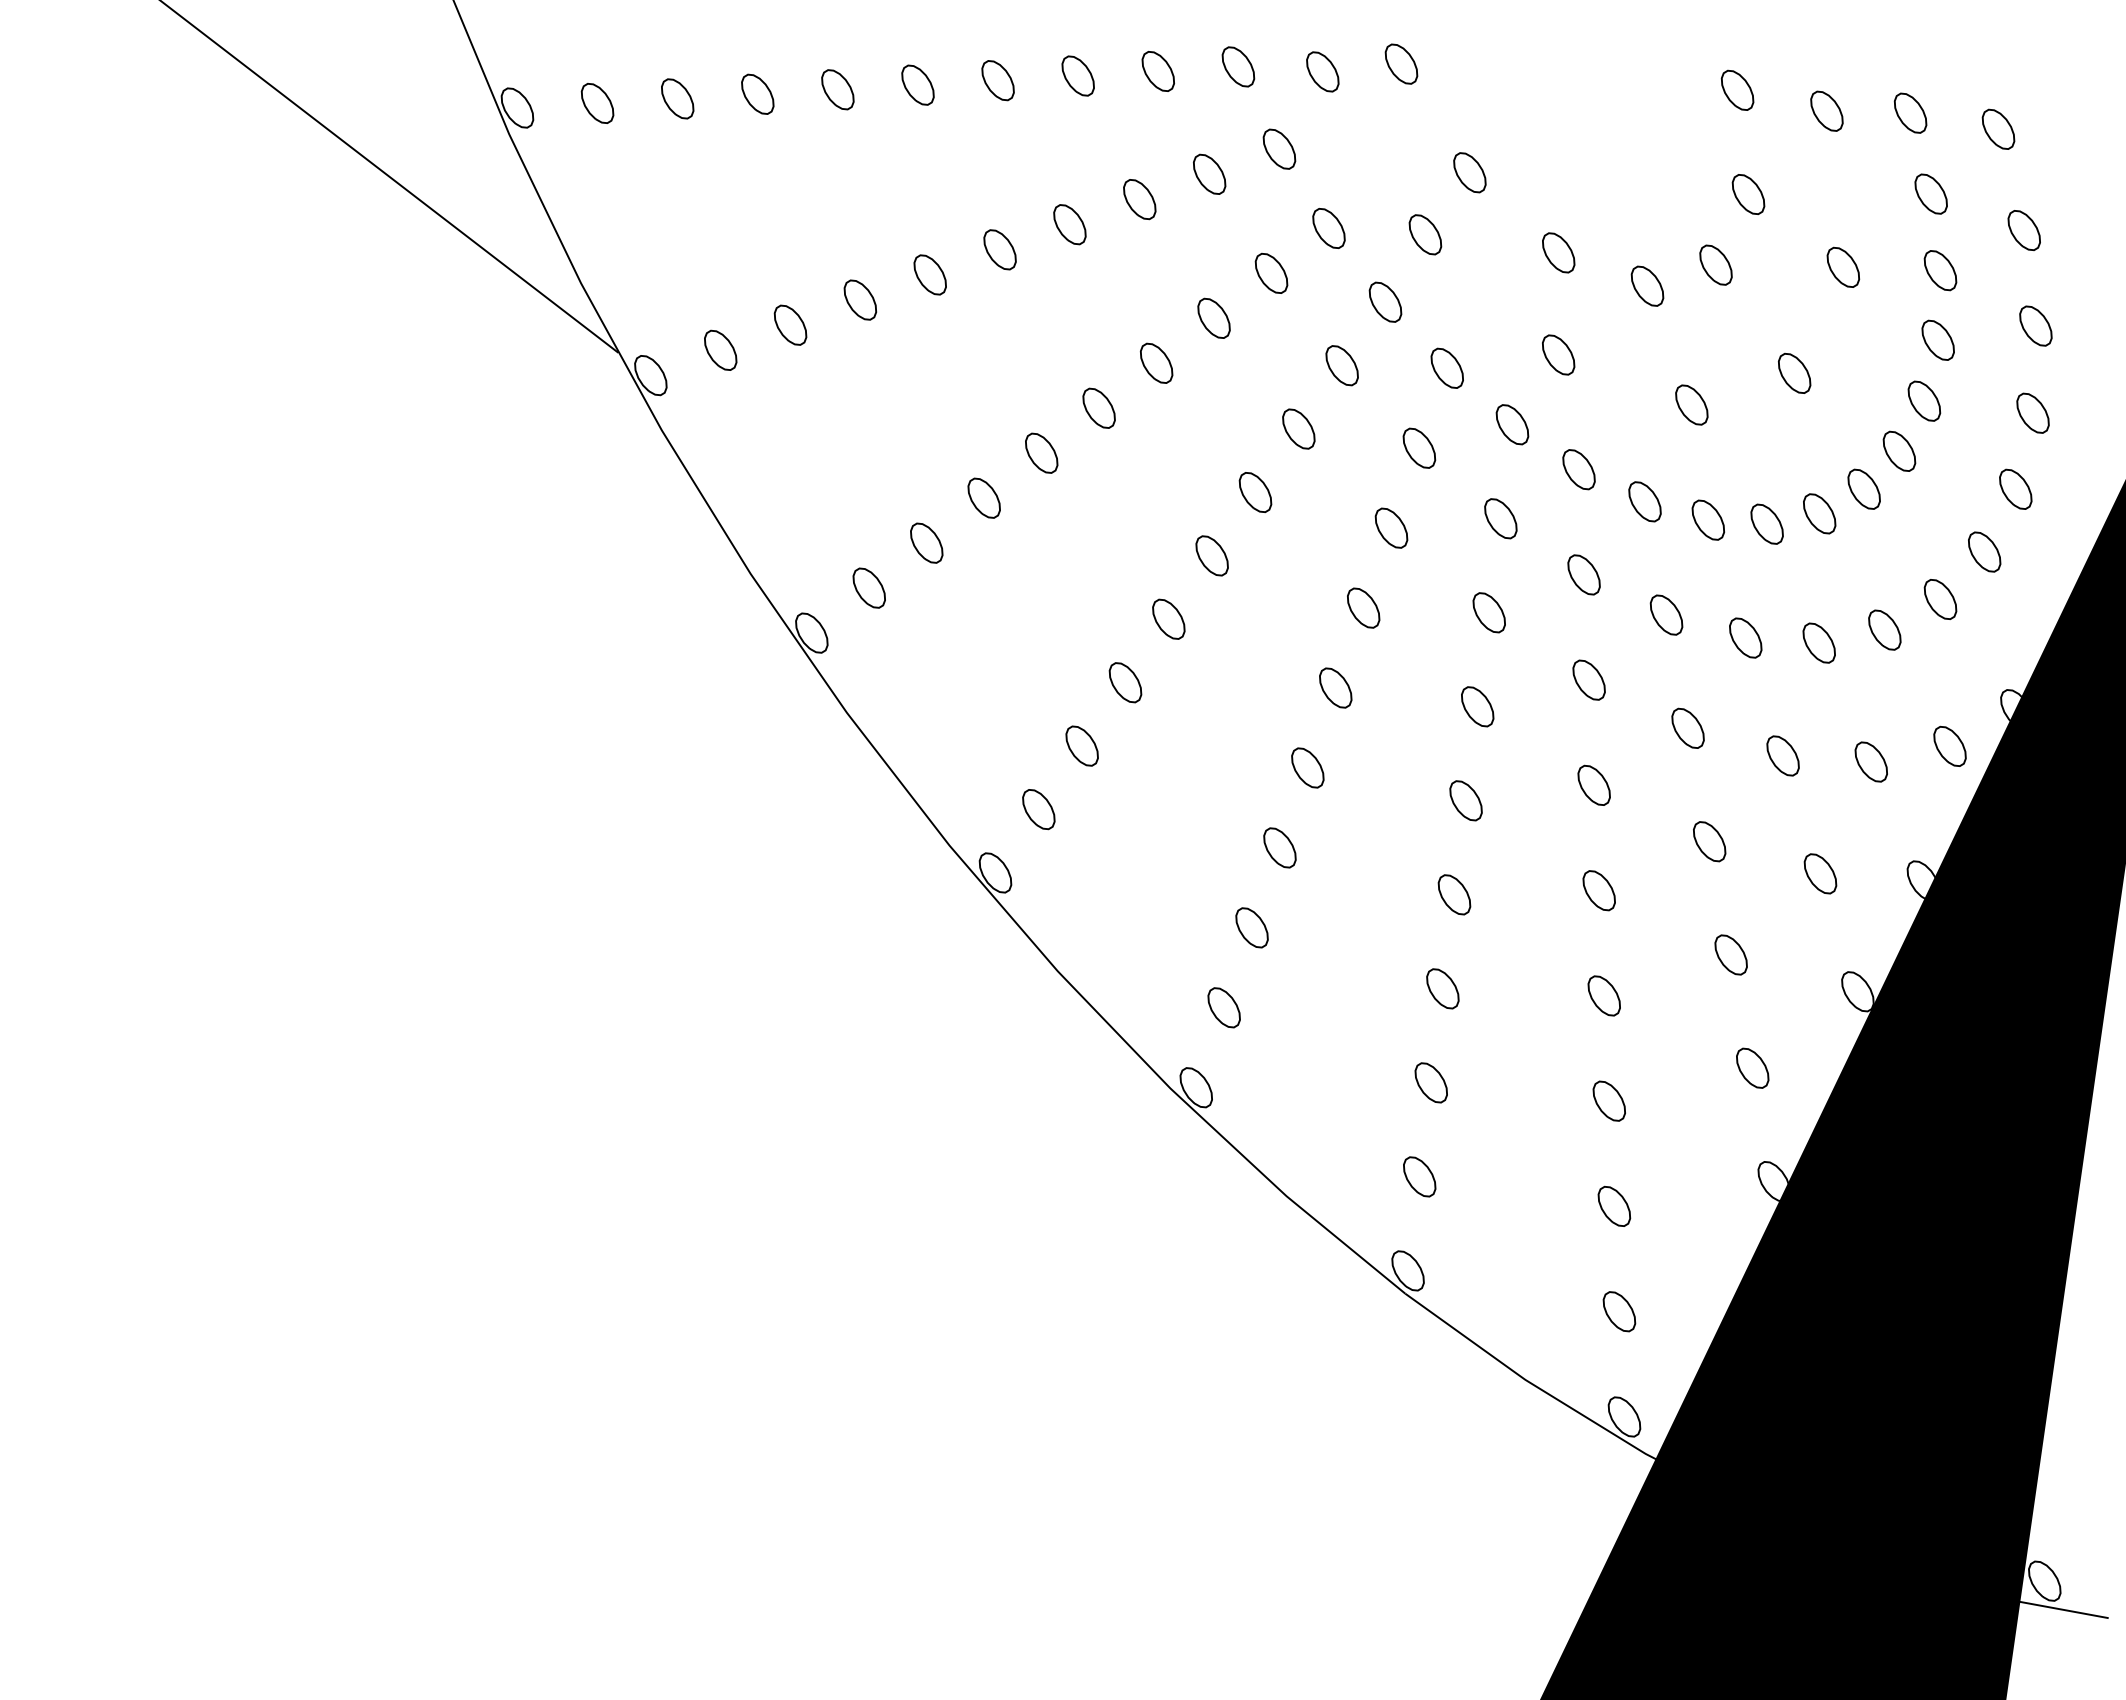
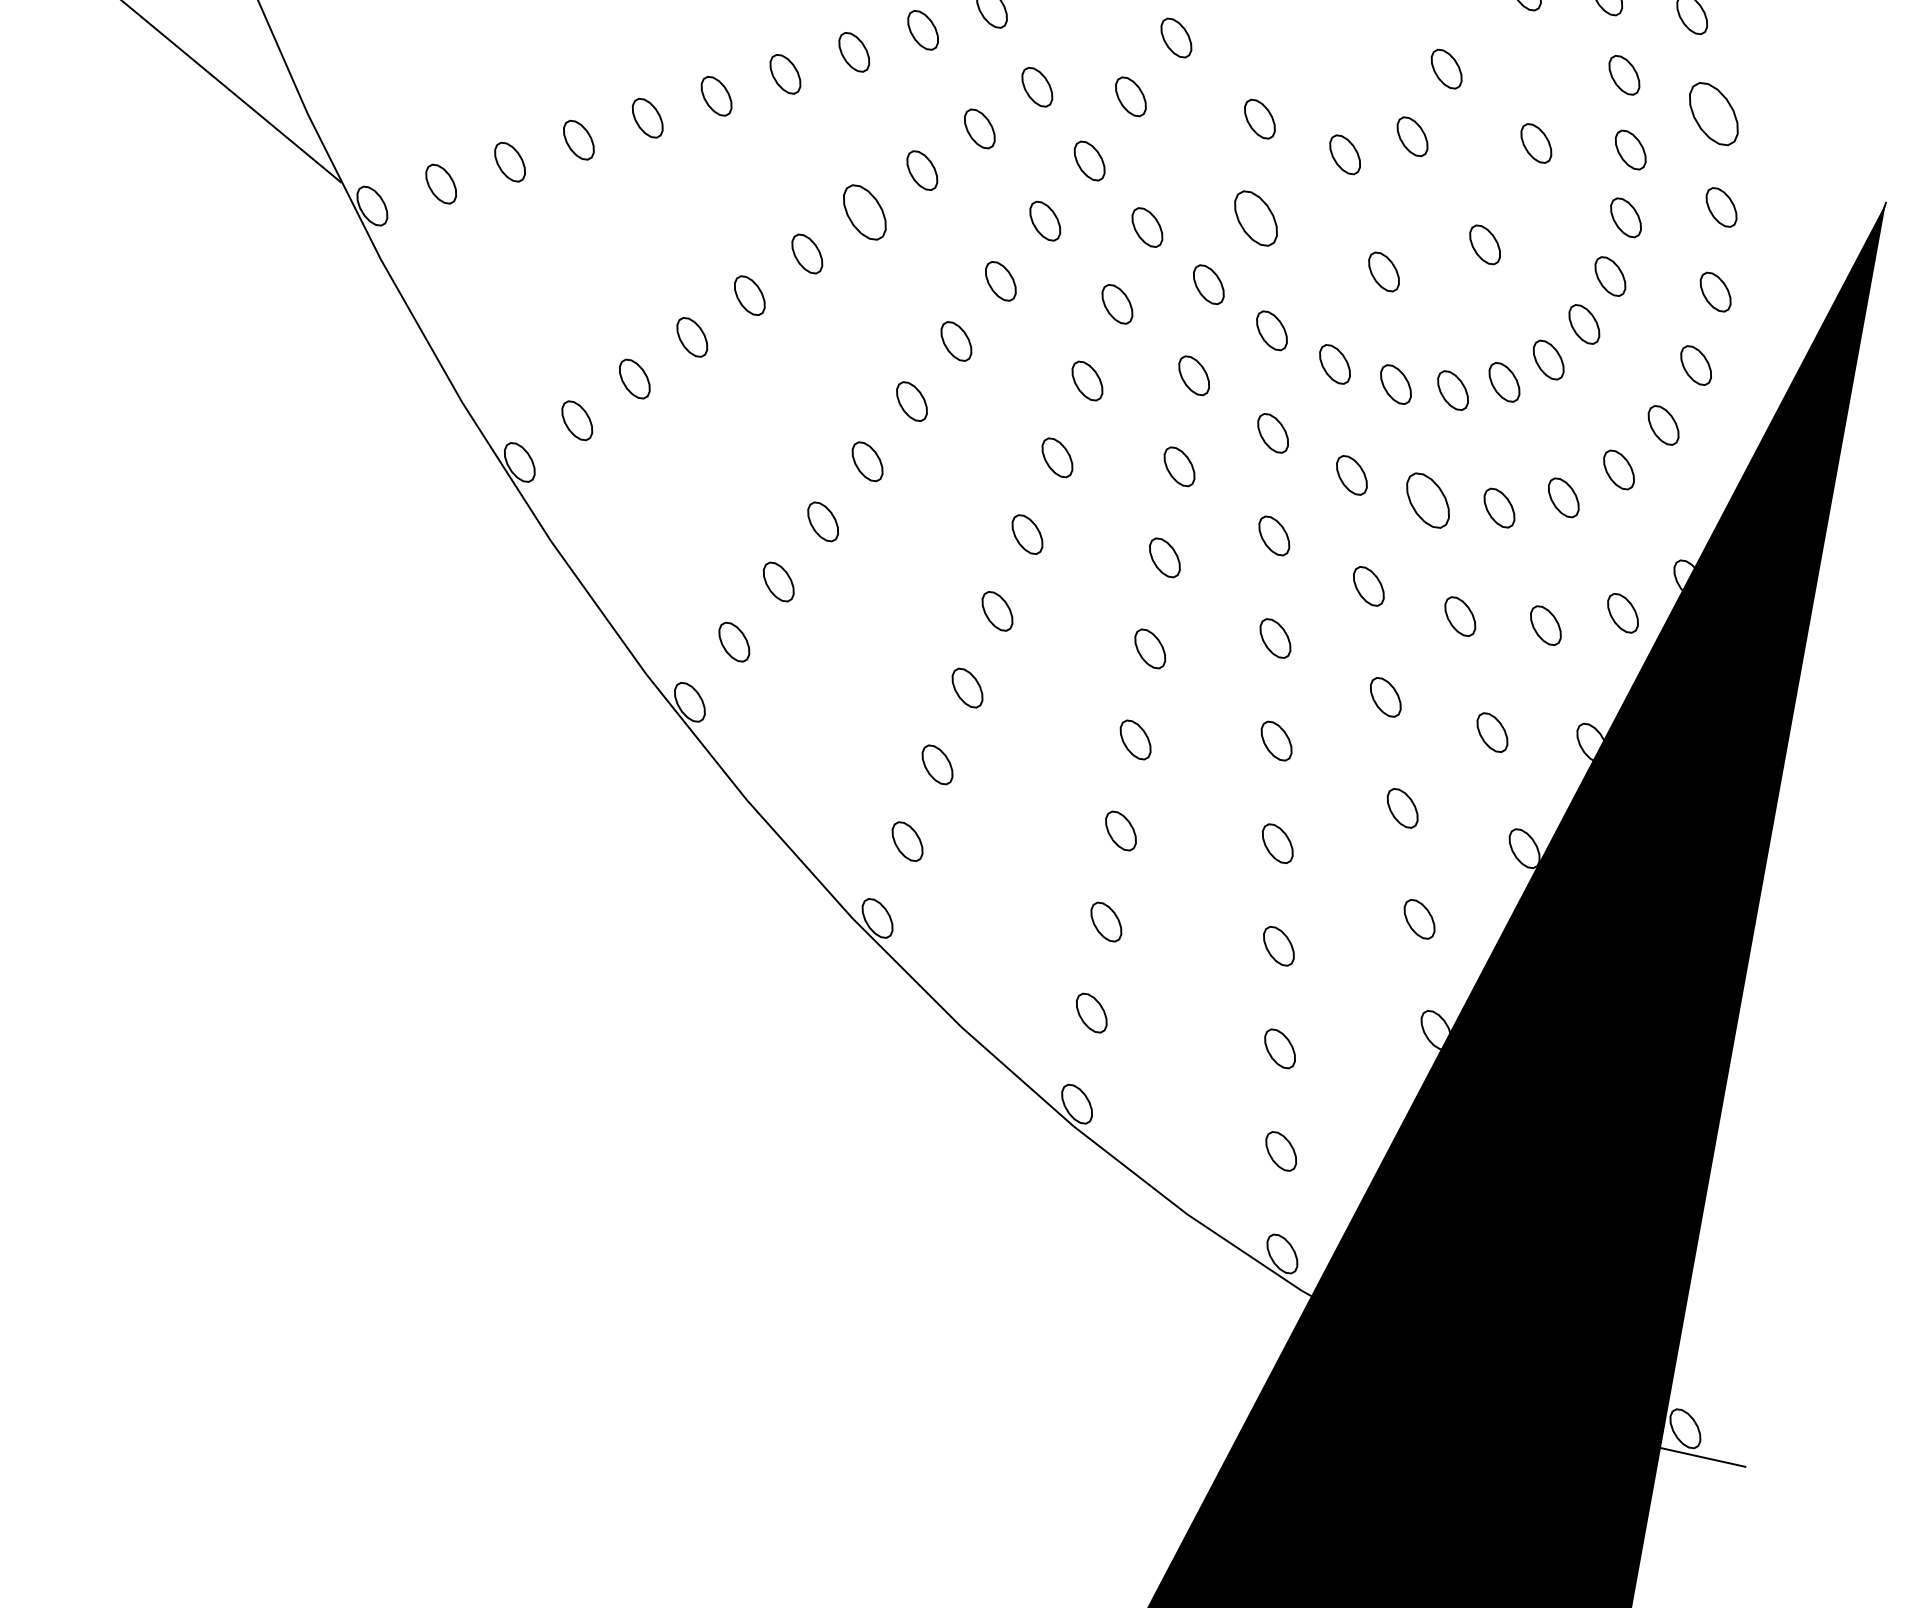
part: (2023, 230) -> (1712, 113), size x1.6
part: (1558, 354) -> (1256, 218), size x1.4
part: (1156, 362) -> (864, 211), size x1.4
part: (1745, 637) -> (1427, 500), size x1.4

